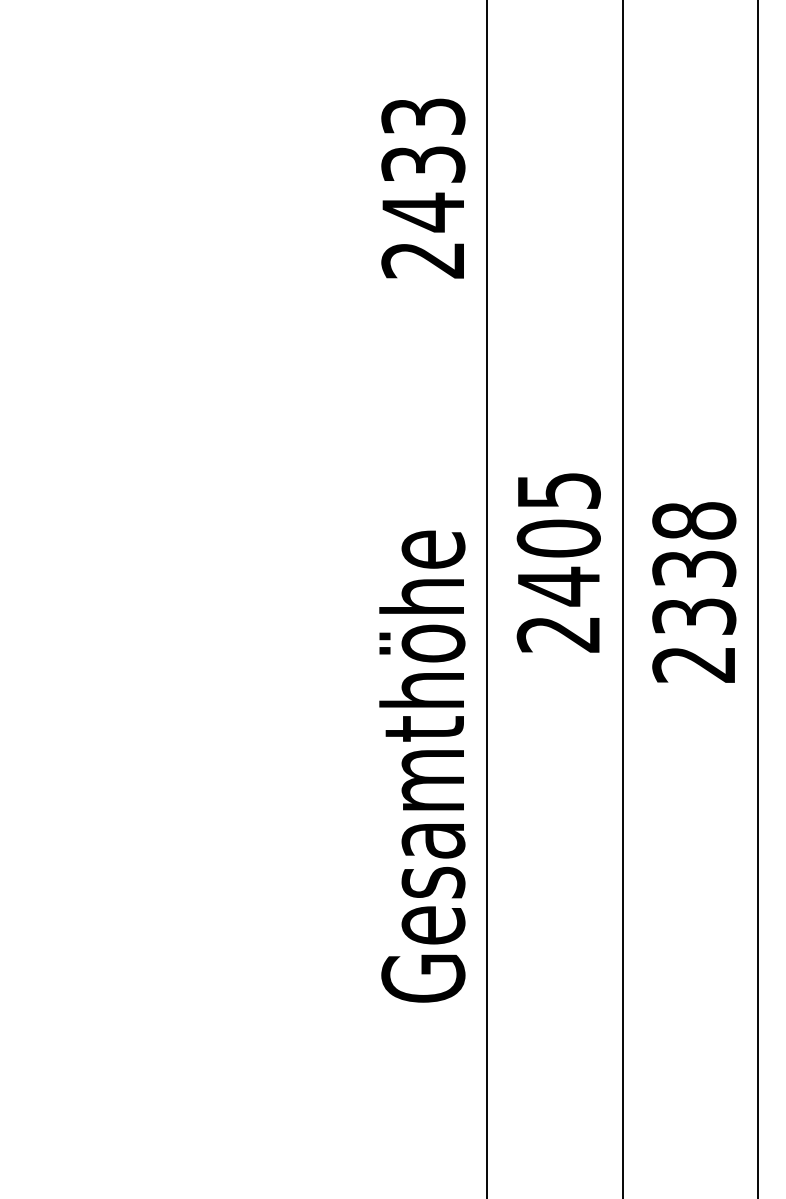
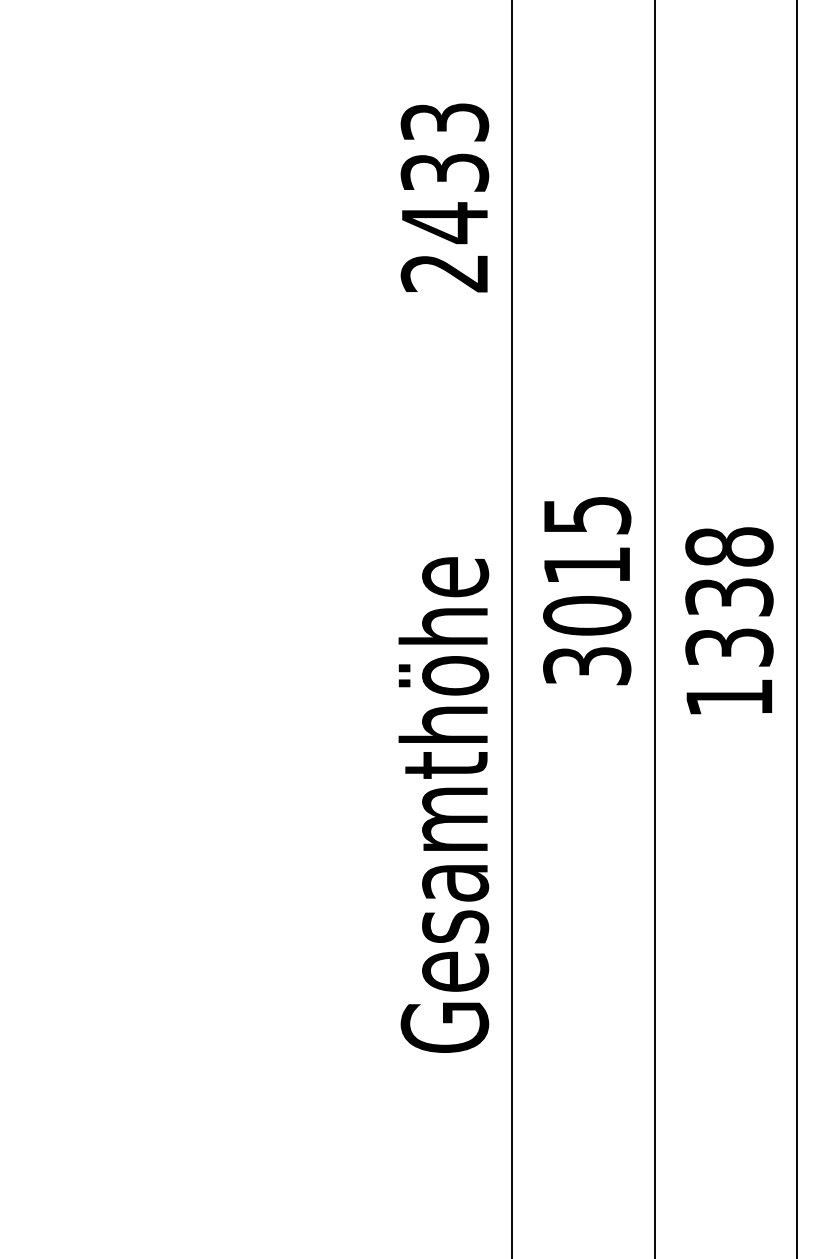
text: (559, 586) -> (587, 615), 2405 -> 3015
text: (693, 664) -> (728, 697), 2338 -> 1338

